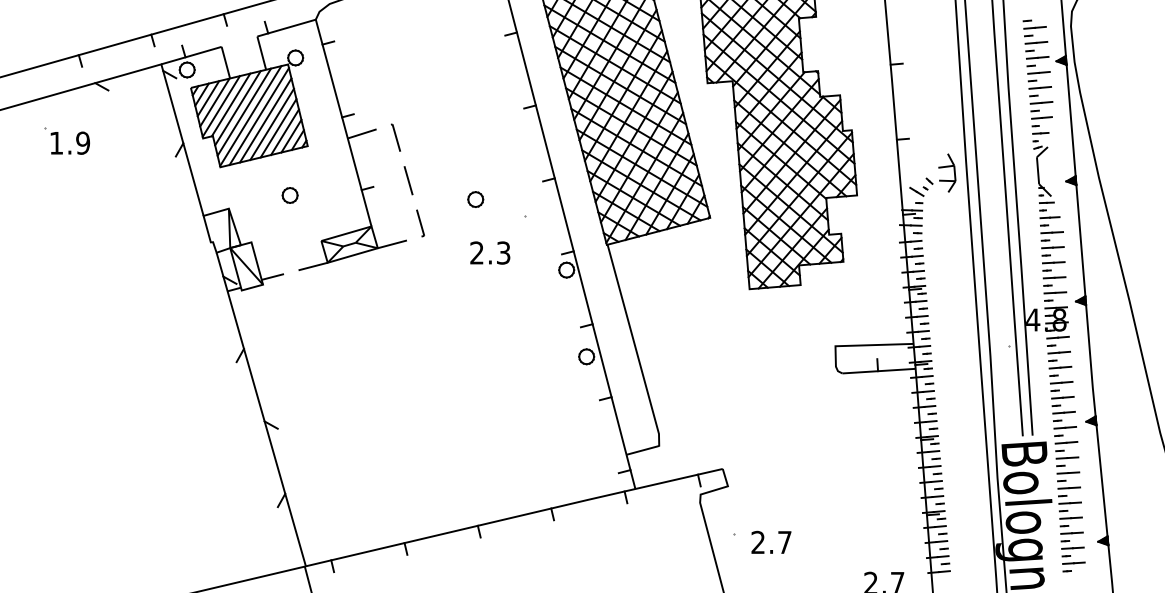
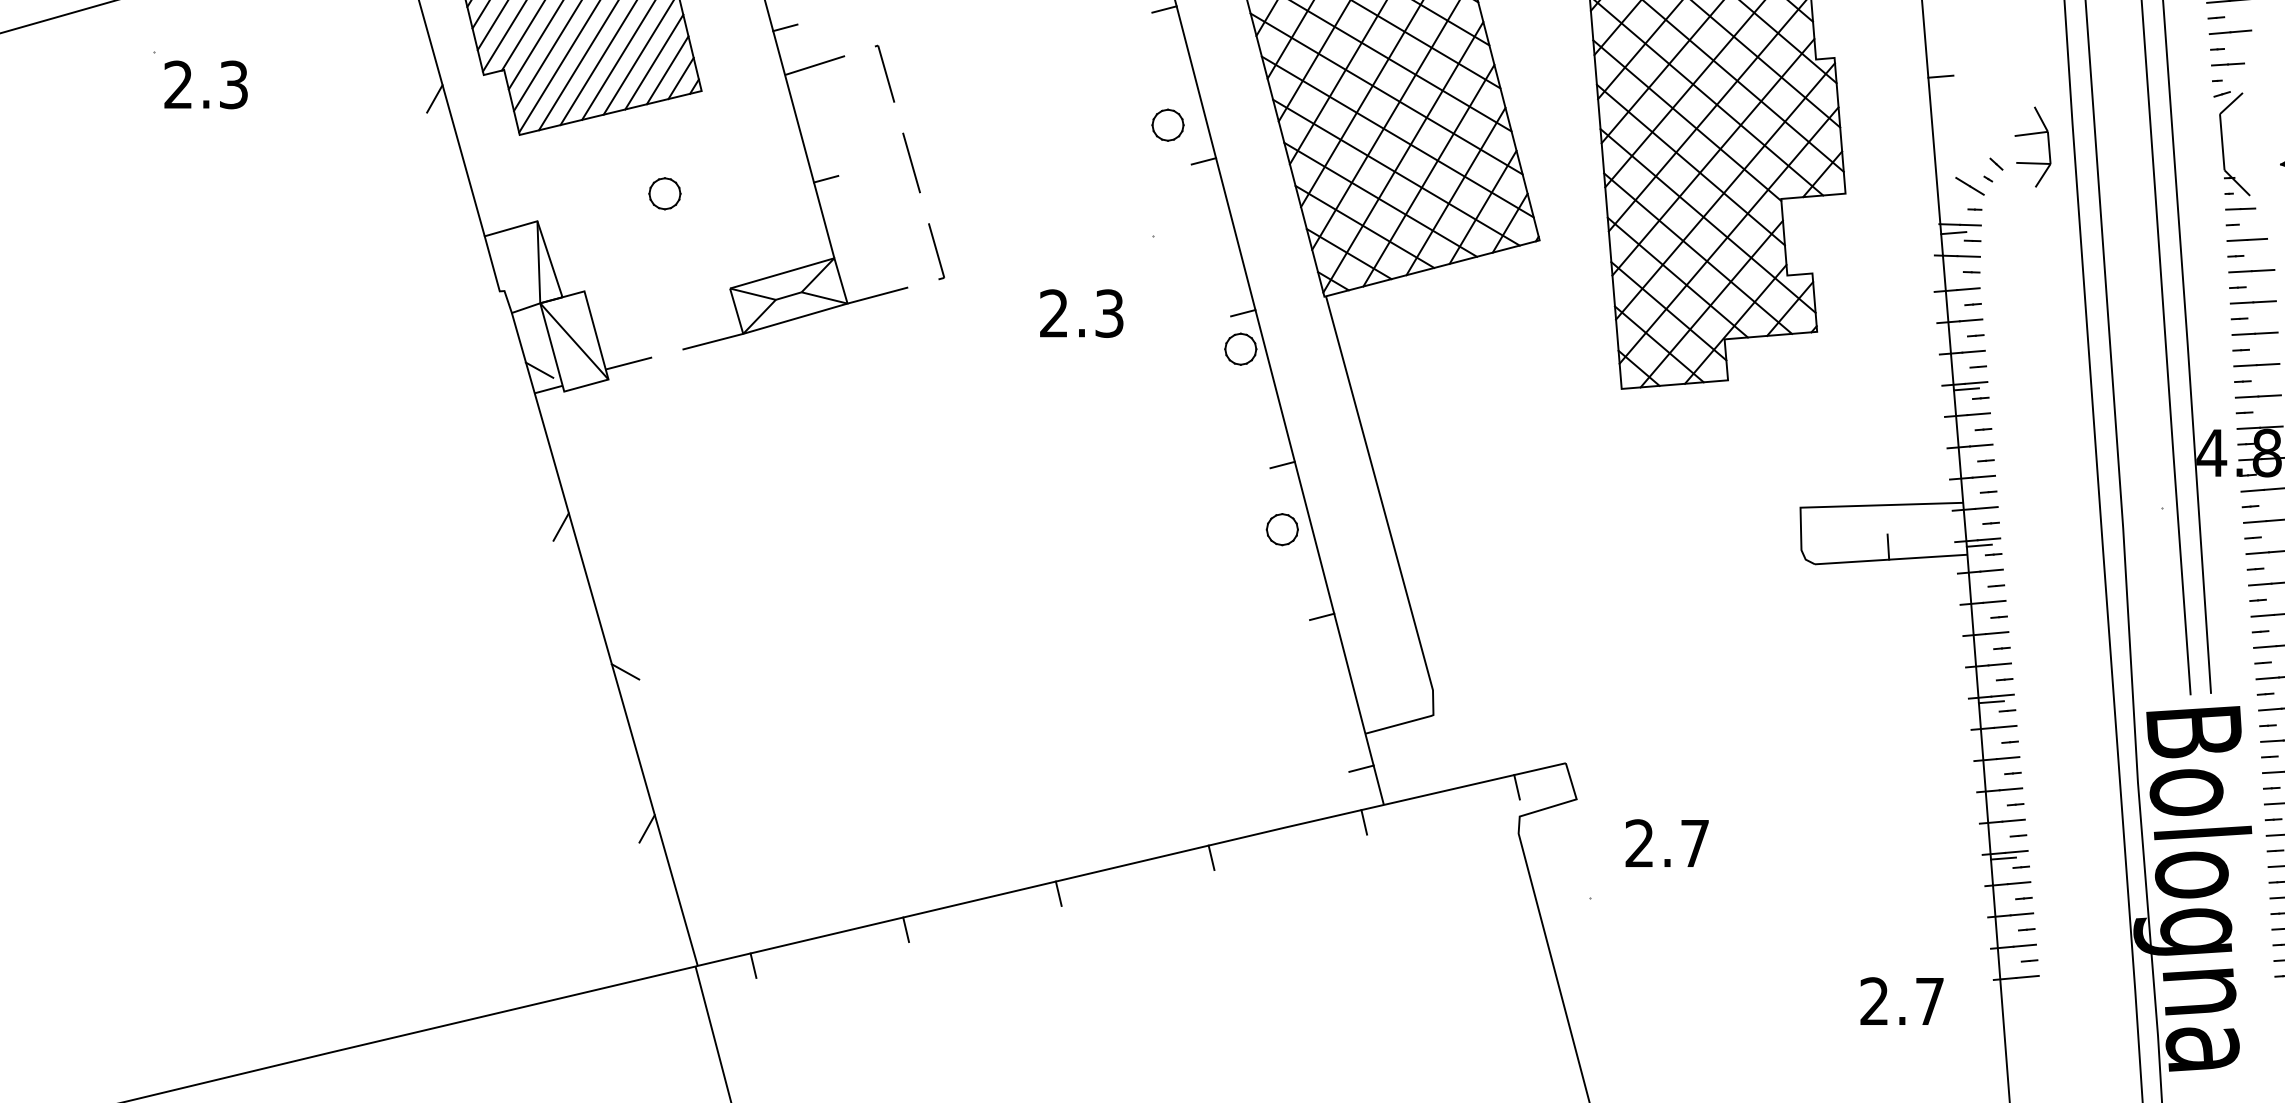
text: (69, 142) -> (205, 83), 1.9 -> 2.3
part: (475, 199) -> (1167, 125), moved
text: (771, 541) -> (1667, 841), moved

